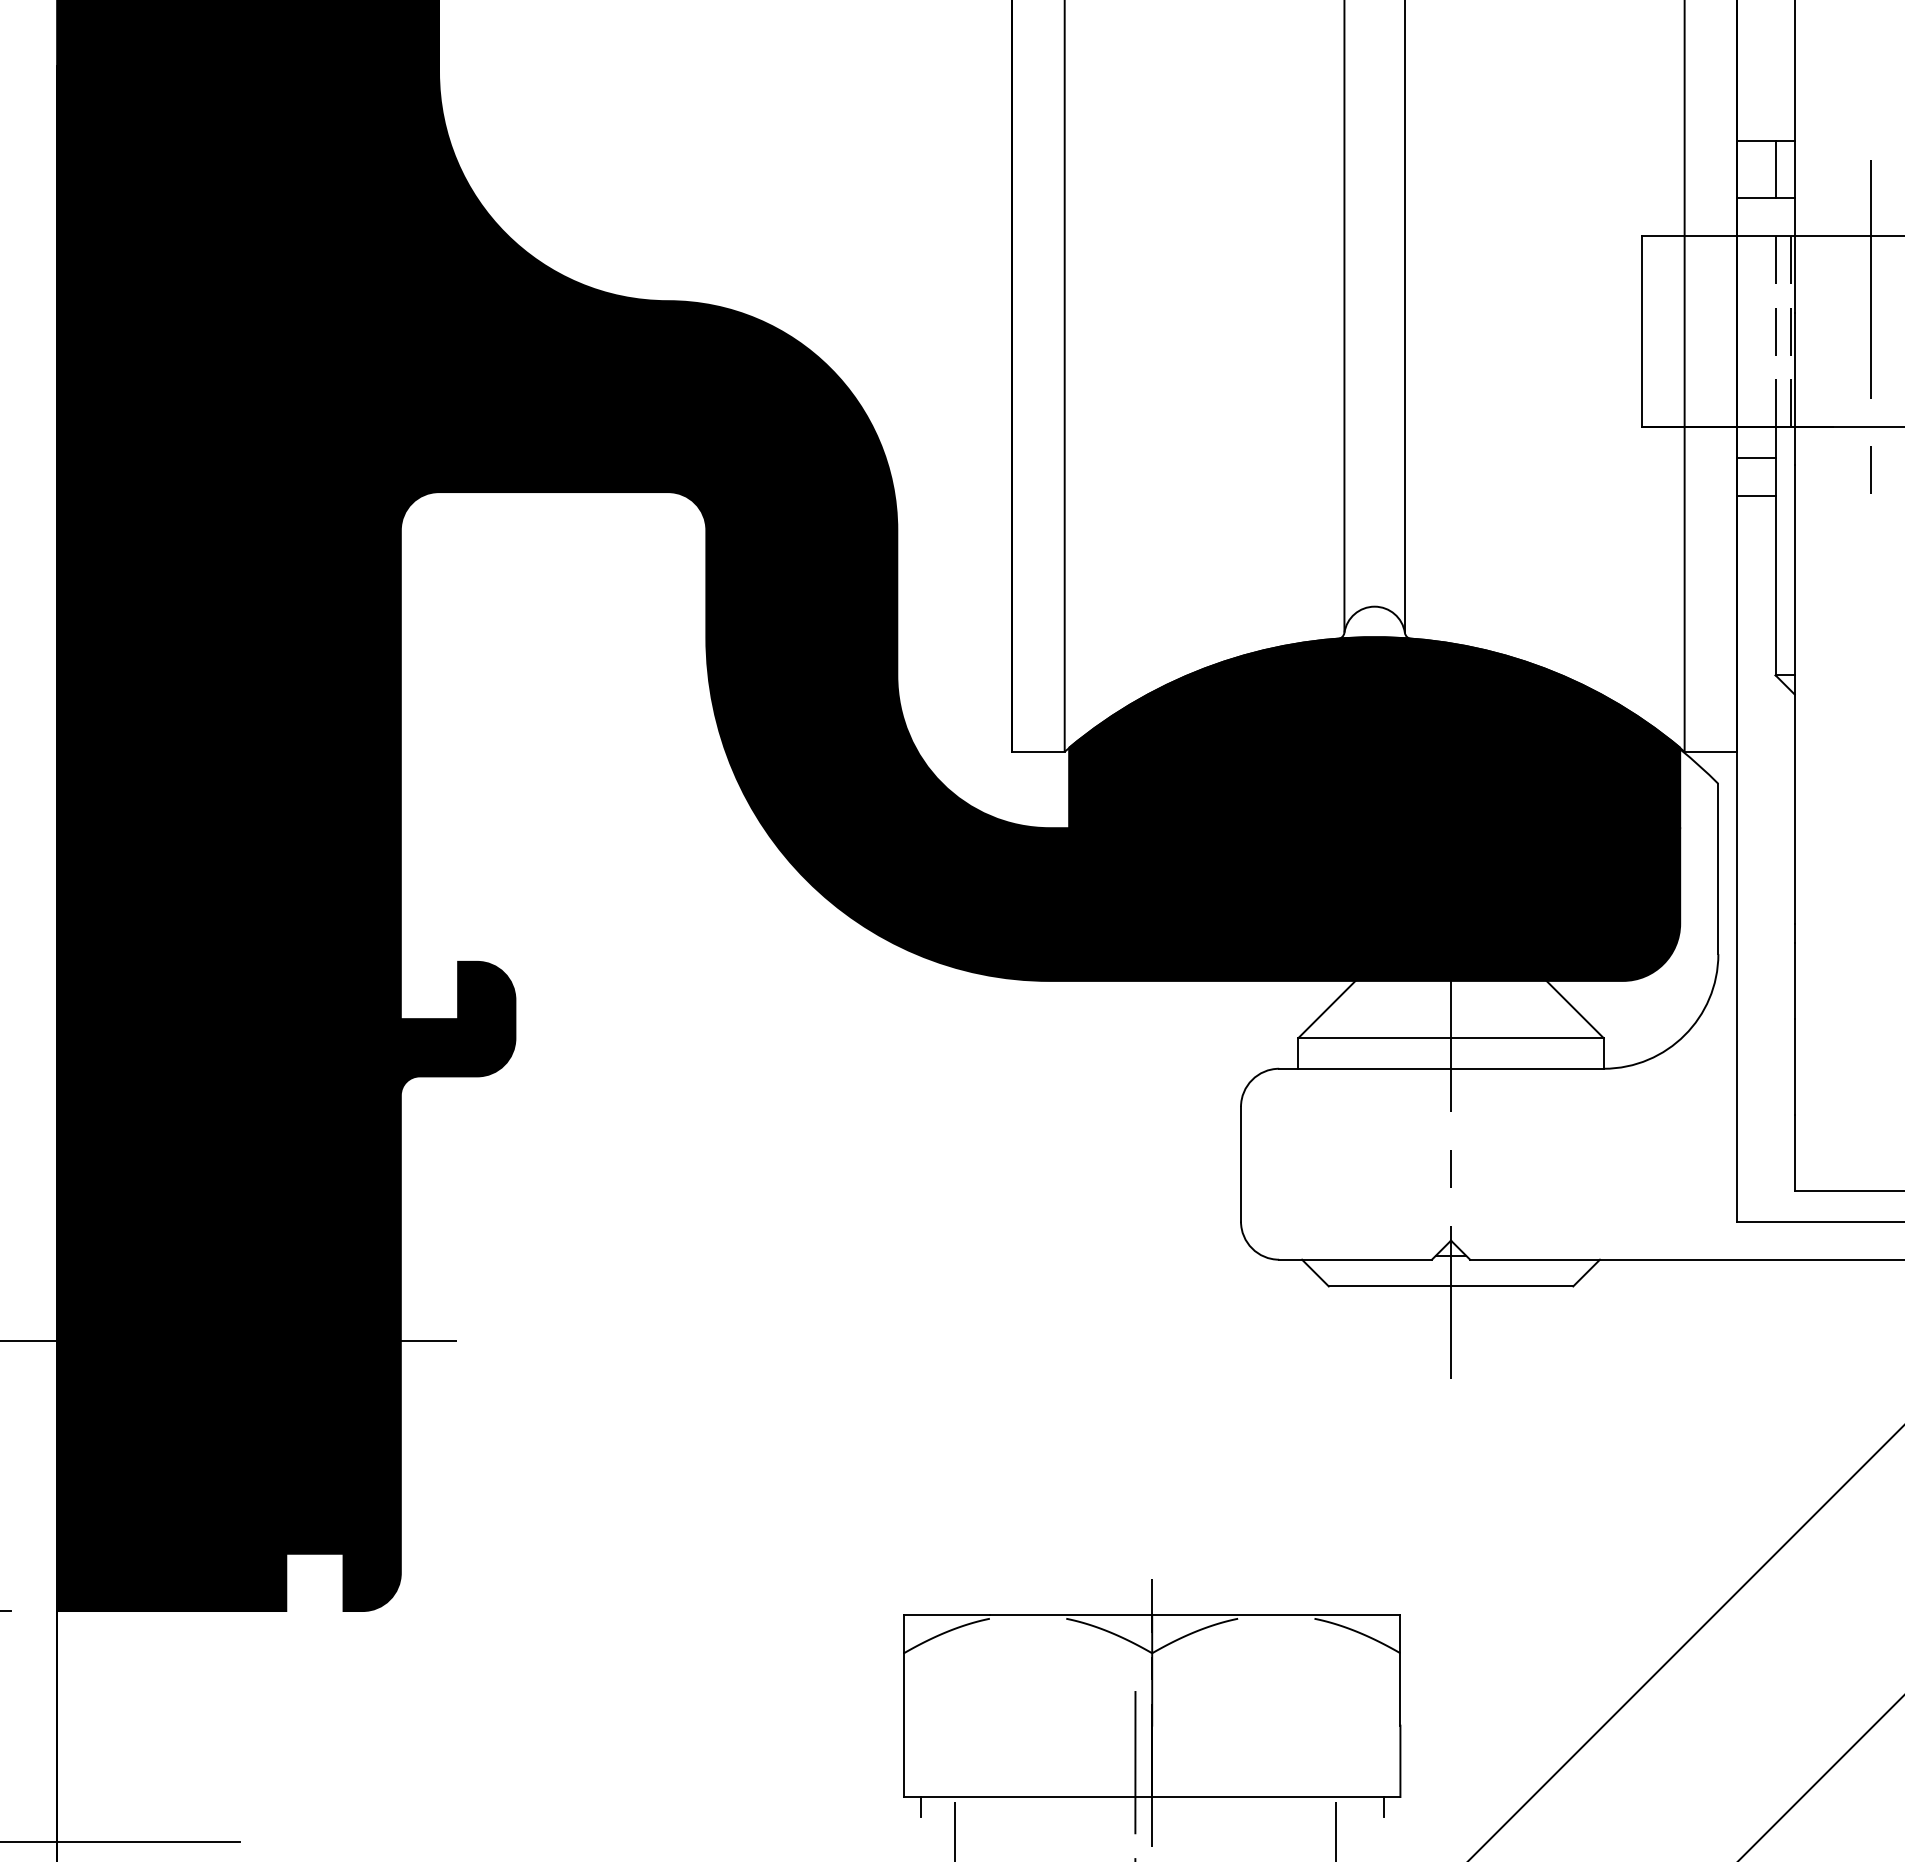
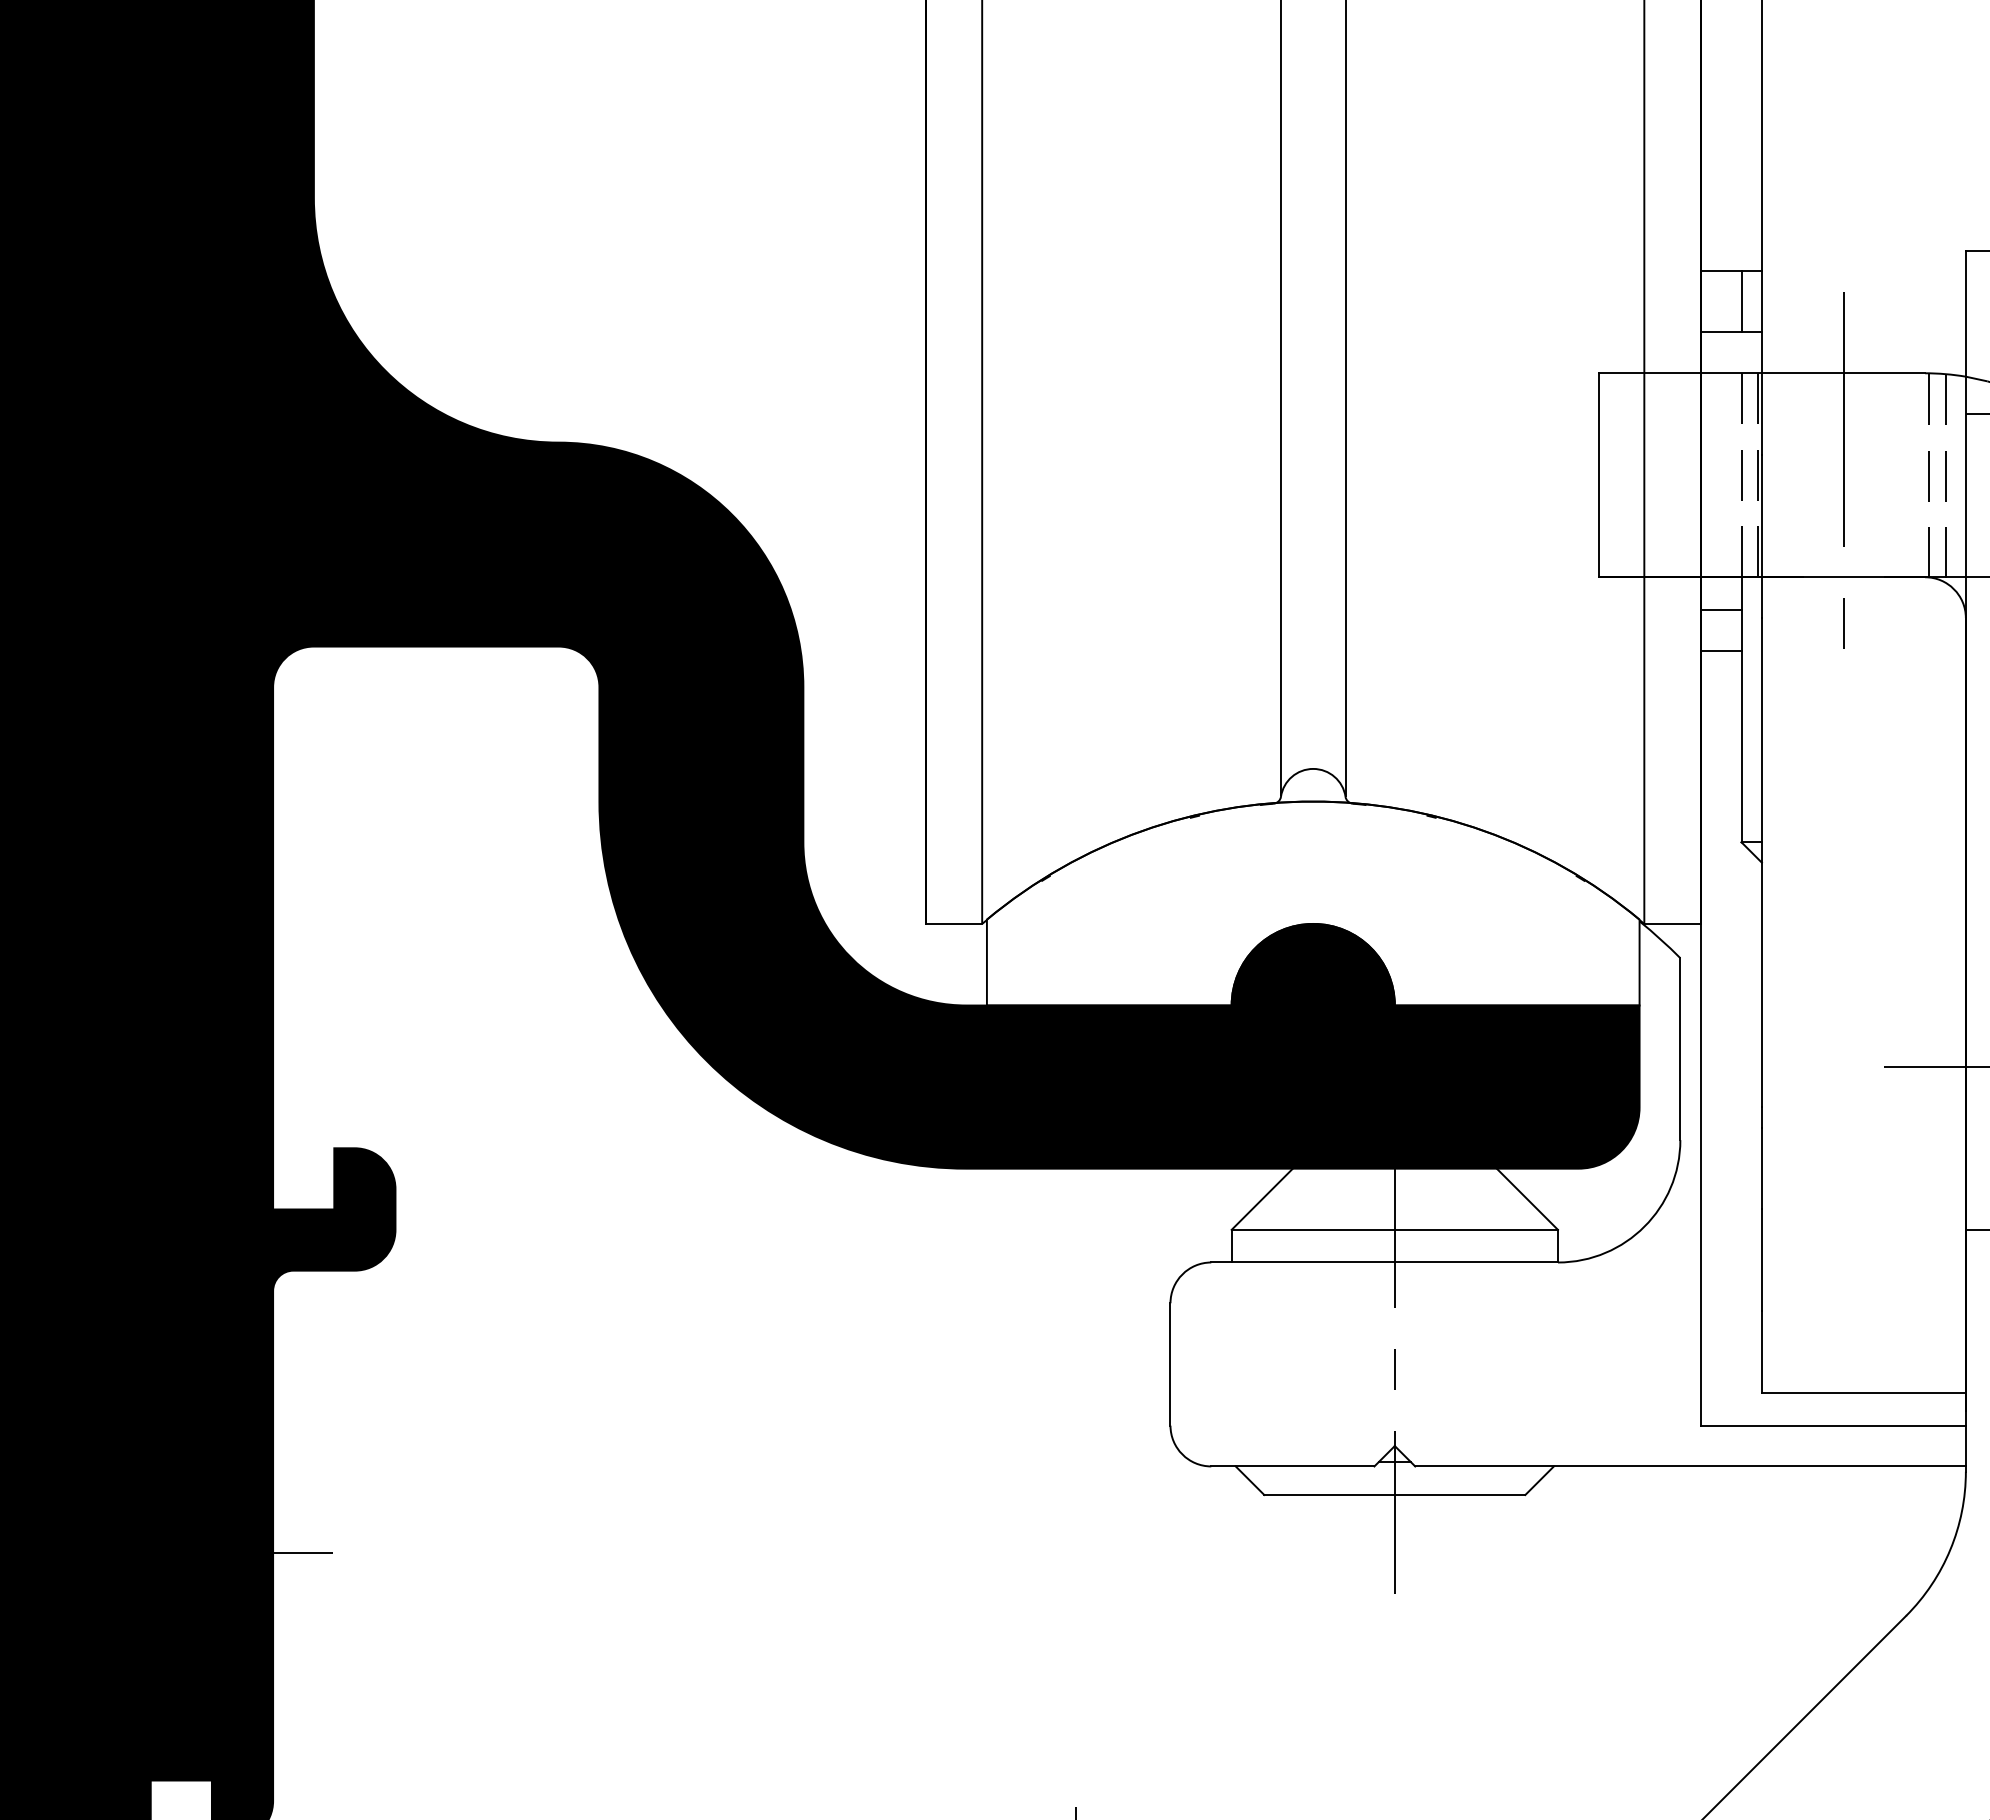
fill: (1374, 732) -> (1313, 903), removed

